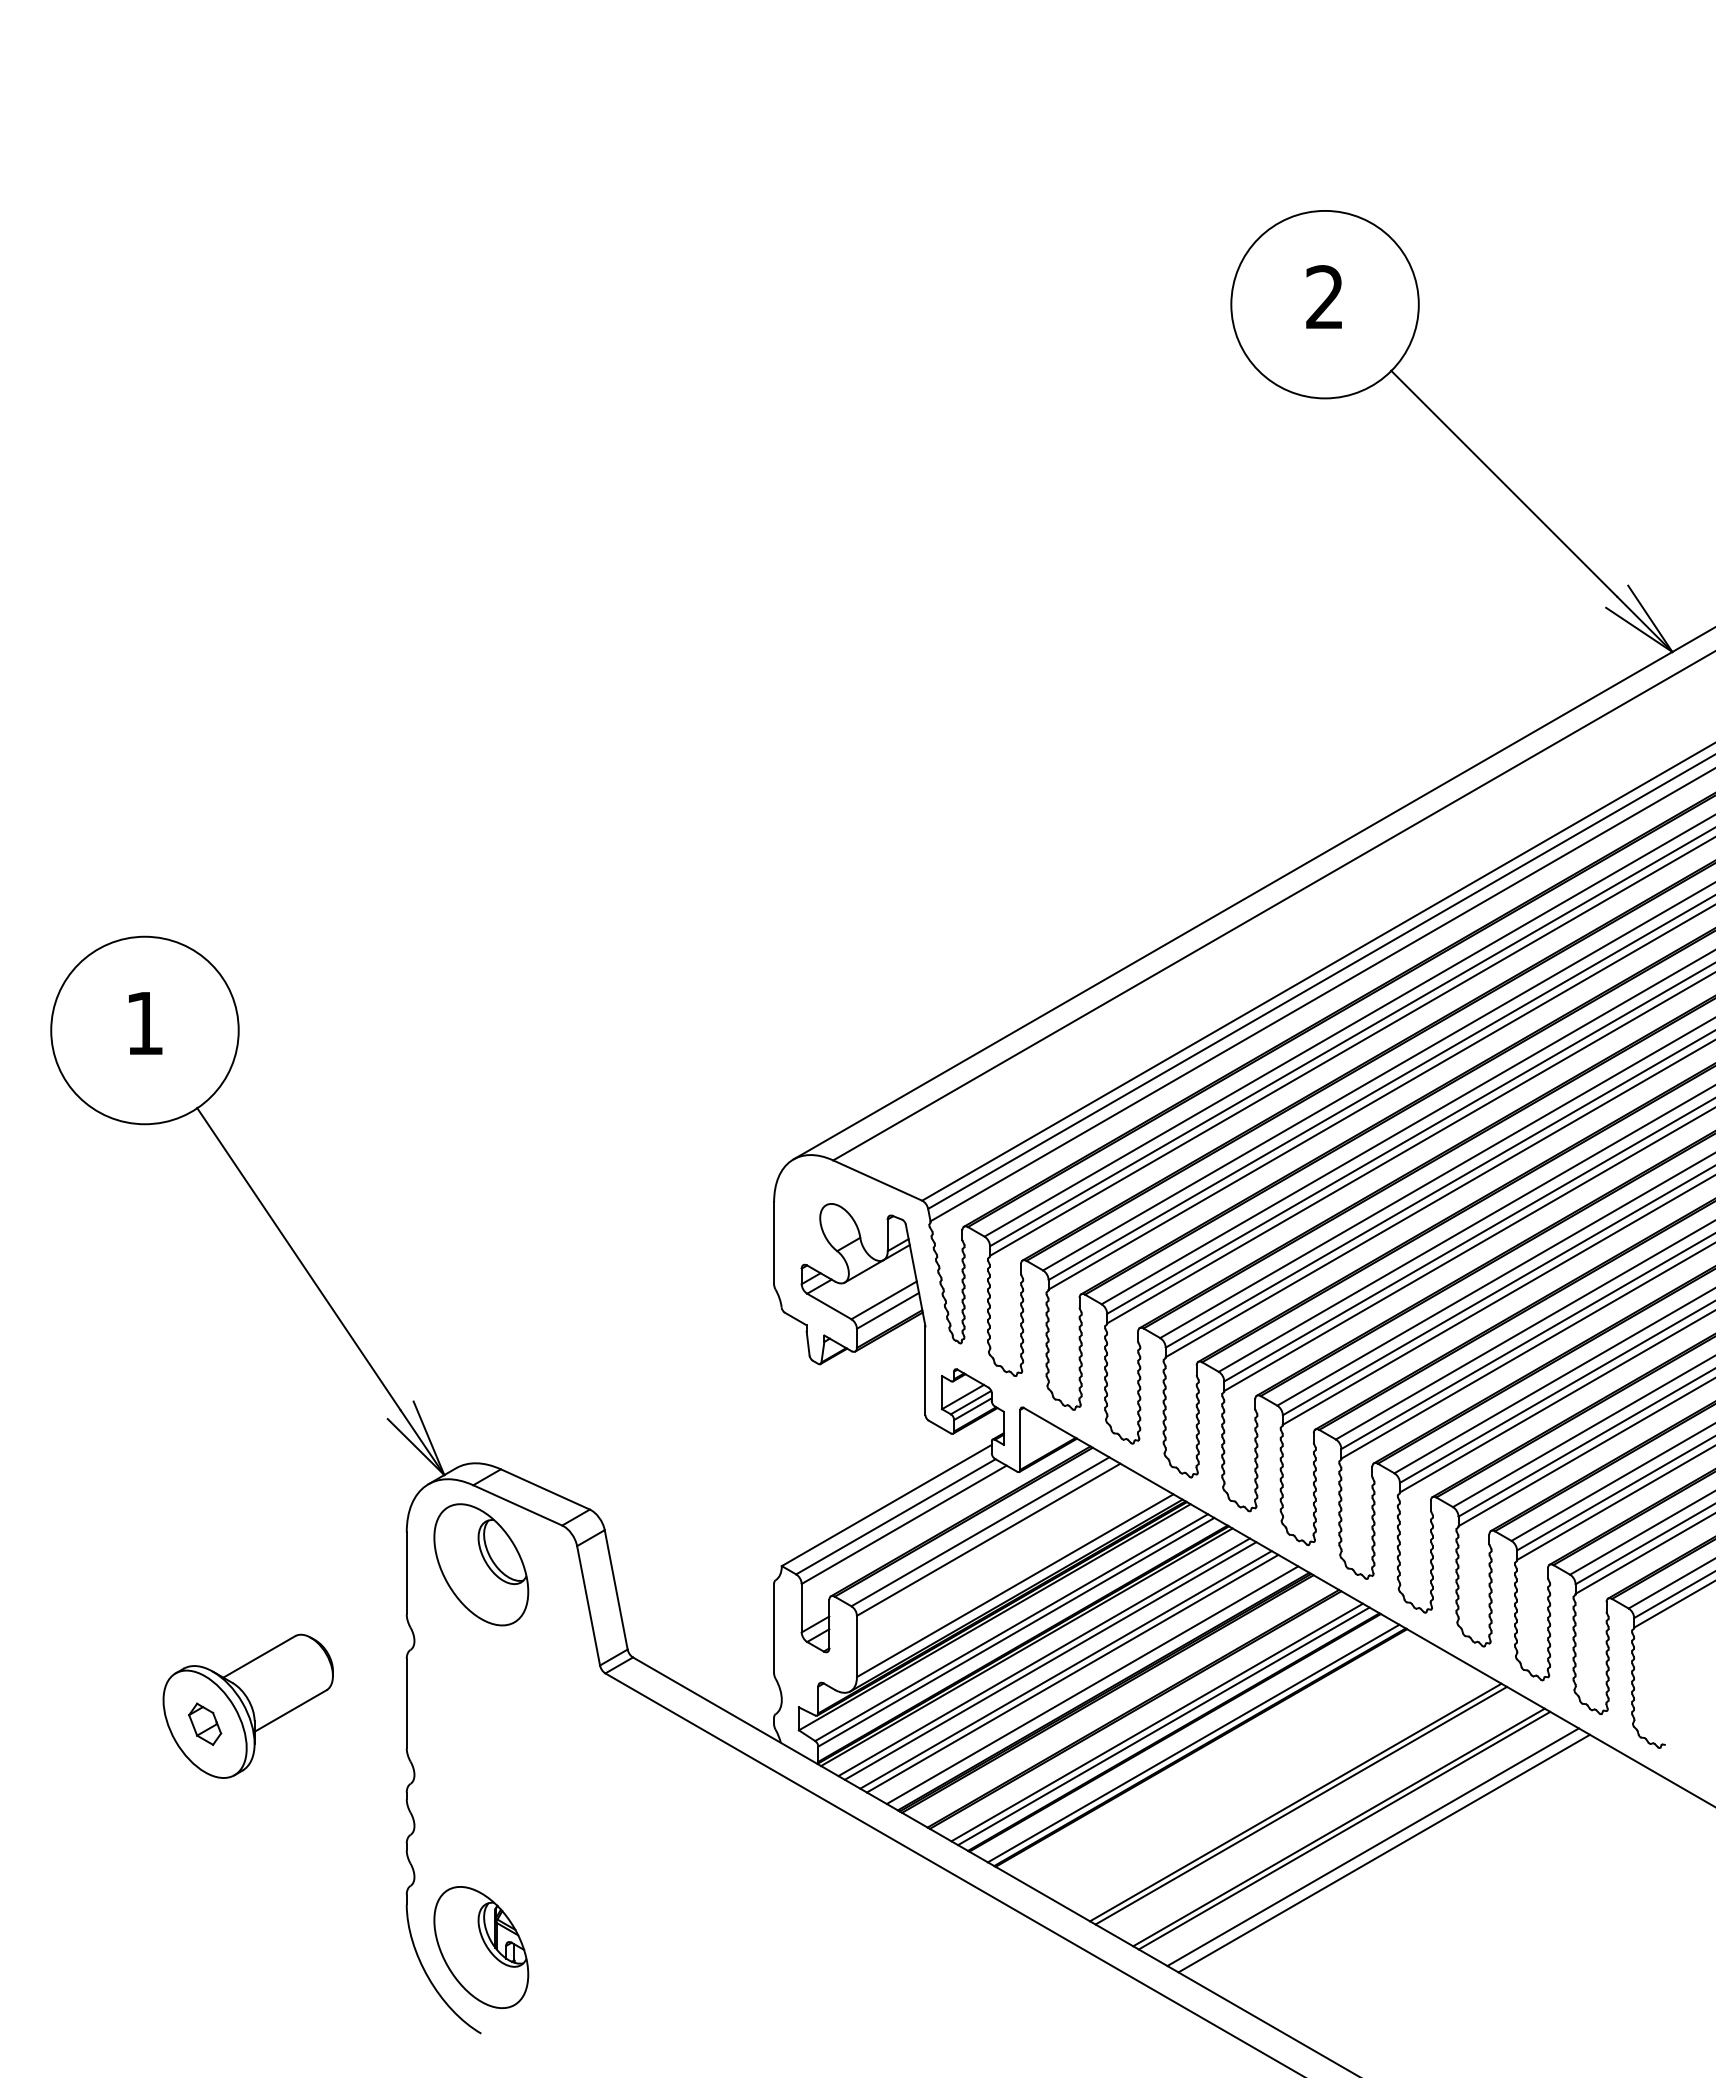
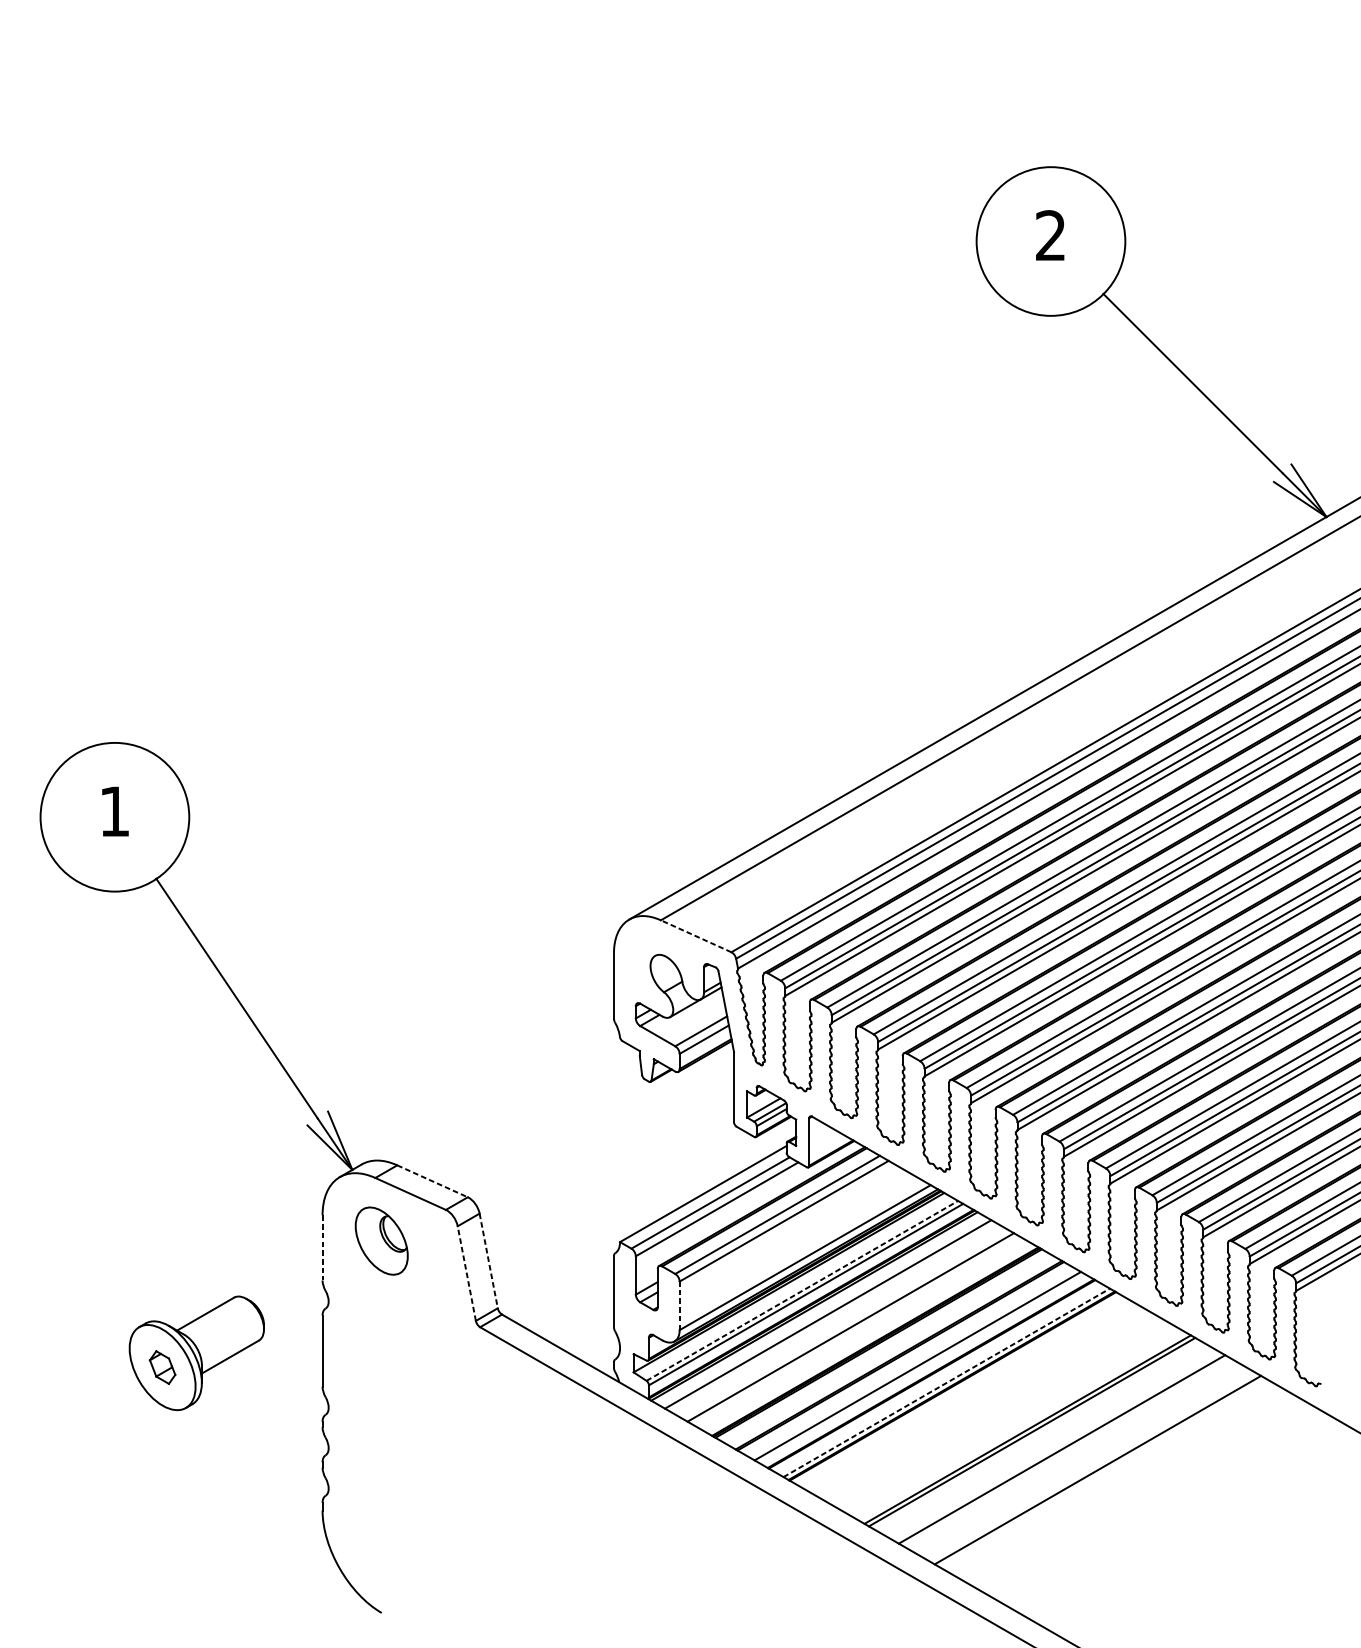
line: (877, 1180) -> (695, 936), solid -> dashed
line: (545, 1489) -> (432, 1181), solid -> dashed
part: (481, 1564) -> (381, 1240), size x0.7
line: (406, 1573) -> (322, 1247), solid -> dashed
line: (616, 1589) -> (488, 1260), solid -> dashed
line: (588, 1605) -> (466, 1273), solid -> dashed
line: (1011, 1627) -> (802, 1290), solid -> dashed
line: (856, 1646) -> (679, 1305), solid -> dashed
line: (1050, 1660) -> (833, 1316), removed
line: (1065, 1669) -> (845, 1324), removed
line: (1092, 1685) -> (866, 1336), removed
line: (1163, 1726) -> (922, 1369), removed
line: (1193, 1743) -> (946, 1382), solid -> dashed
line: (1344, 1830) -> (1066, 1451), removed
line: (1372, 1847) -> (1088, 1465), removed
part: (481, 1947) -> (381, 1544), removed

